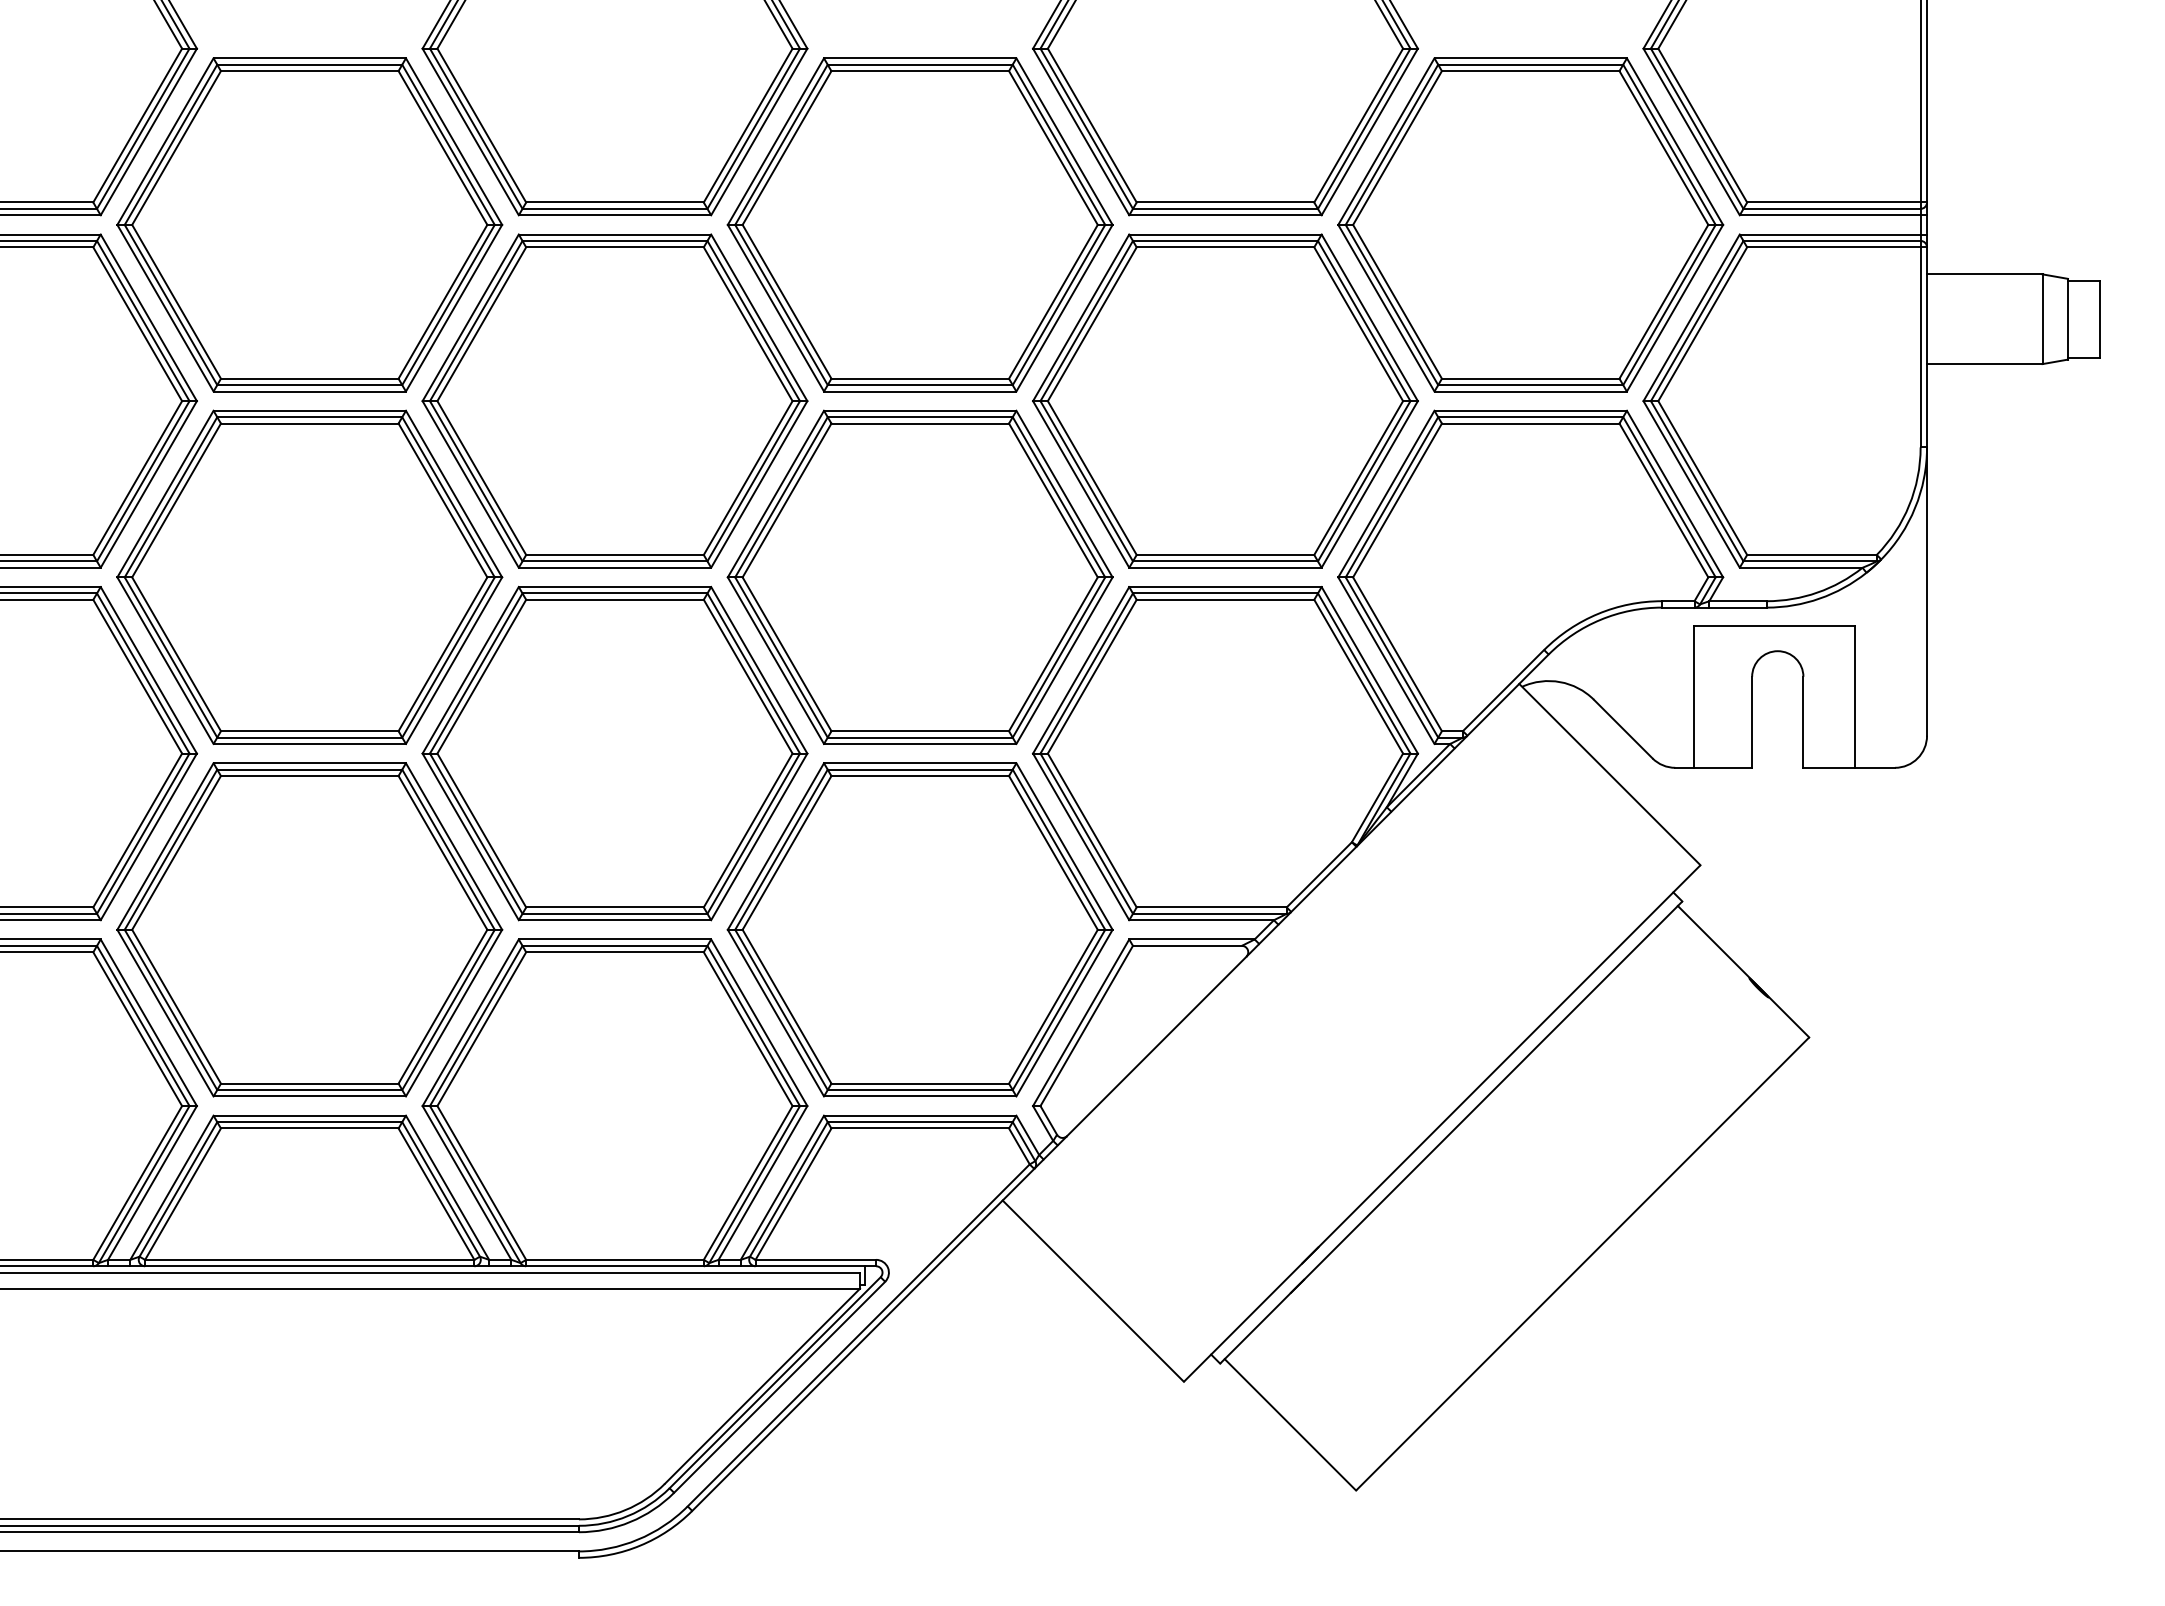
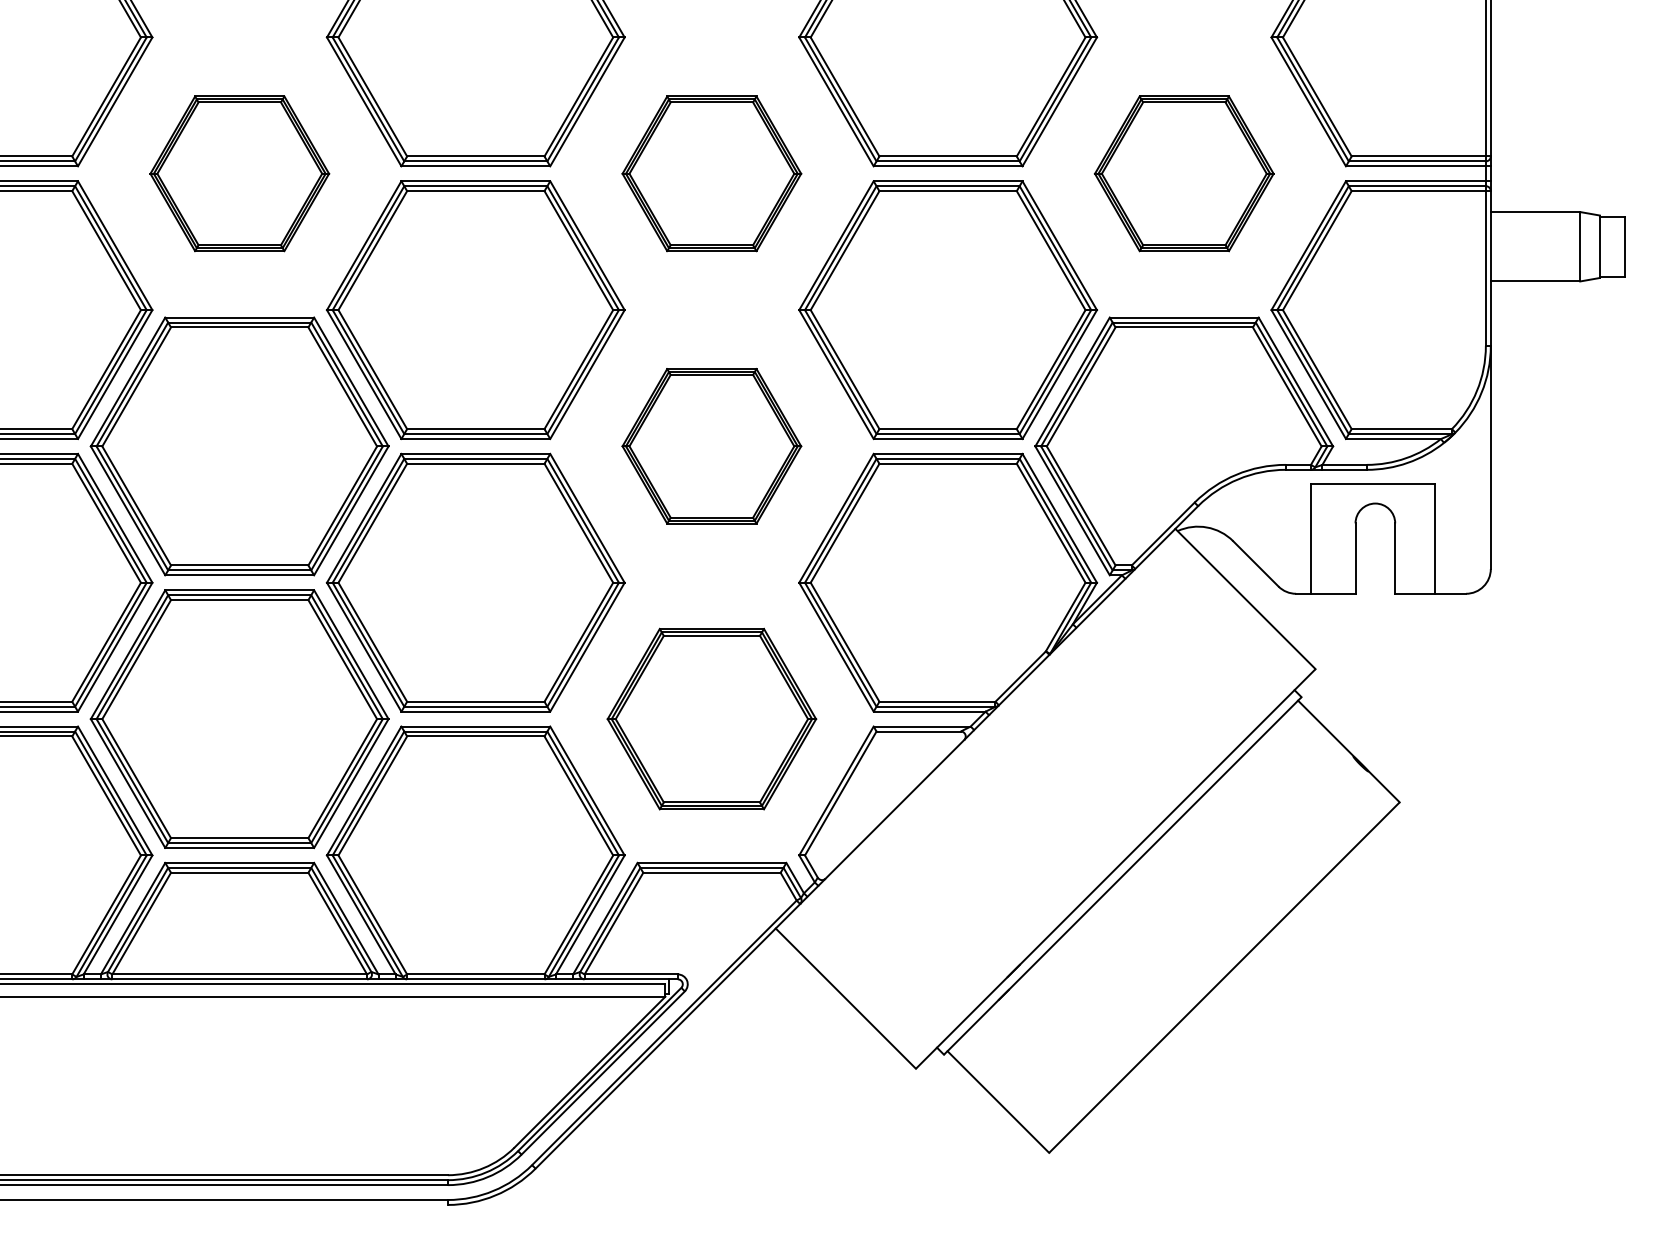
part: (309, 224) -> (239, 173), size x0.6
part: (919, 224) -> (711, 173), size x0.6
part: (1530, 224) -> (1184, 173), size x0.6
part: (919, 576) -> (711, 445), size x0.6
part: (919, 929) -> (711, 718), size x0.7

